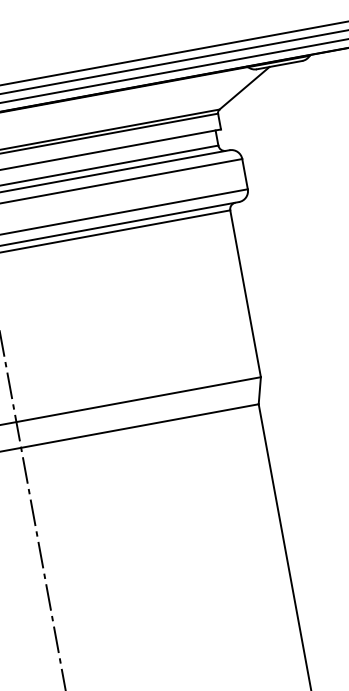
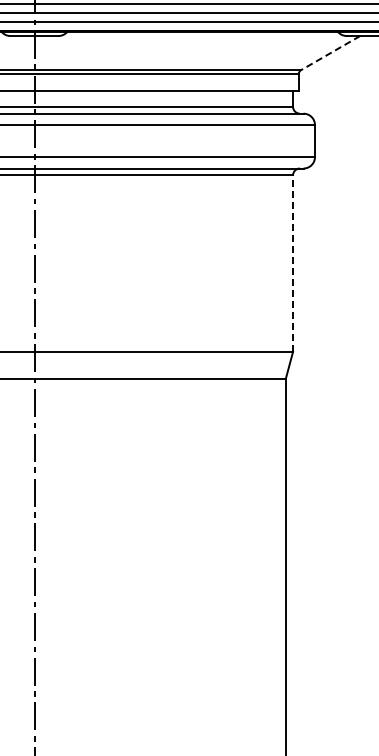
line: (244, 88) -> (330, 53), solid -> dashed
line: (245, 293) -> (293, 263), solid -> dashed

